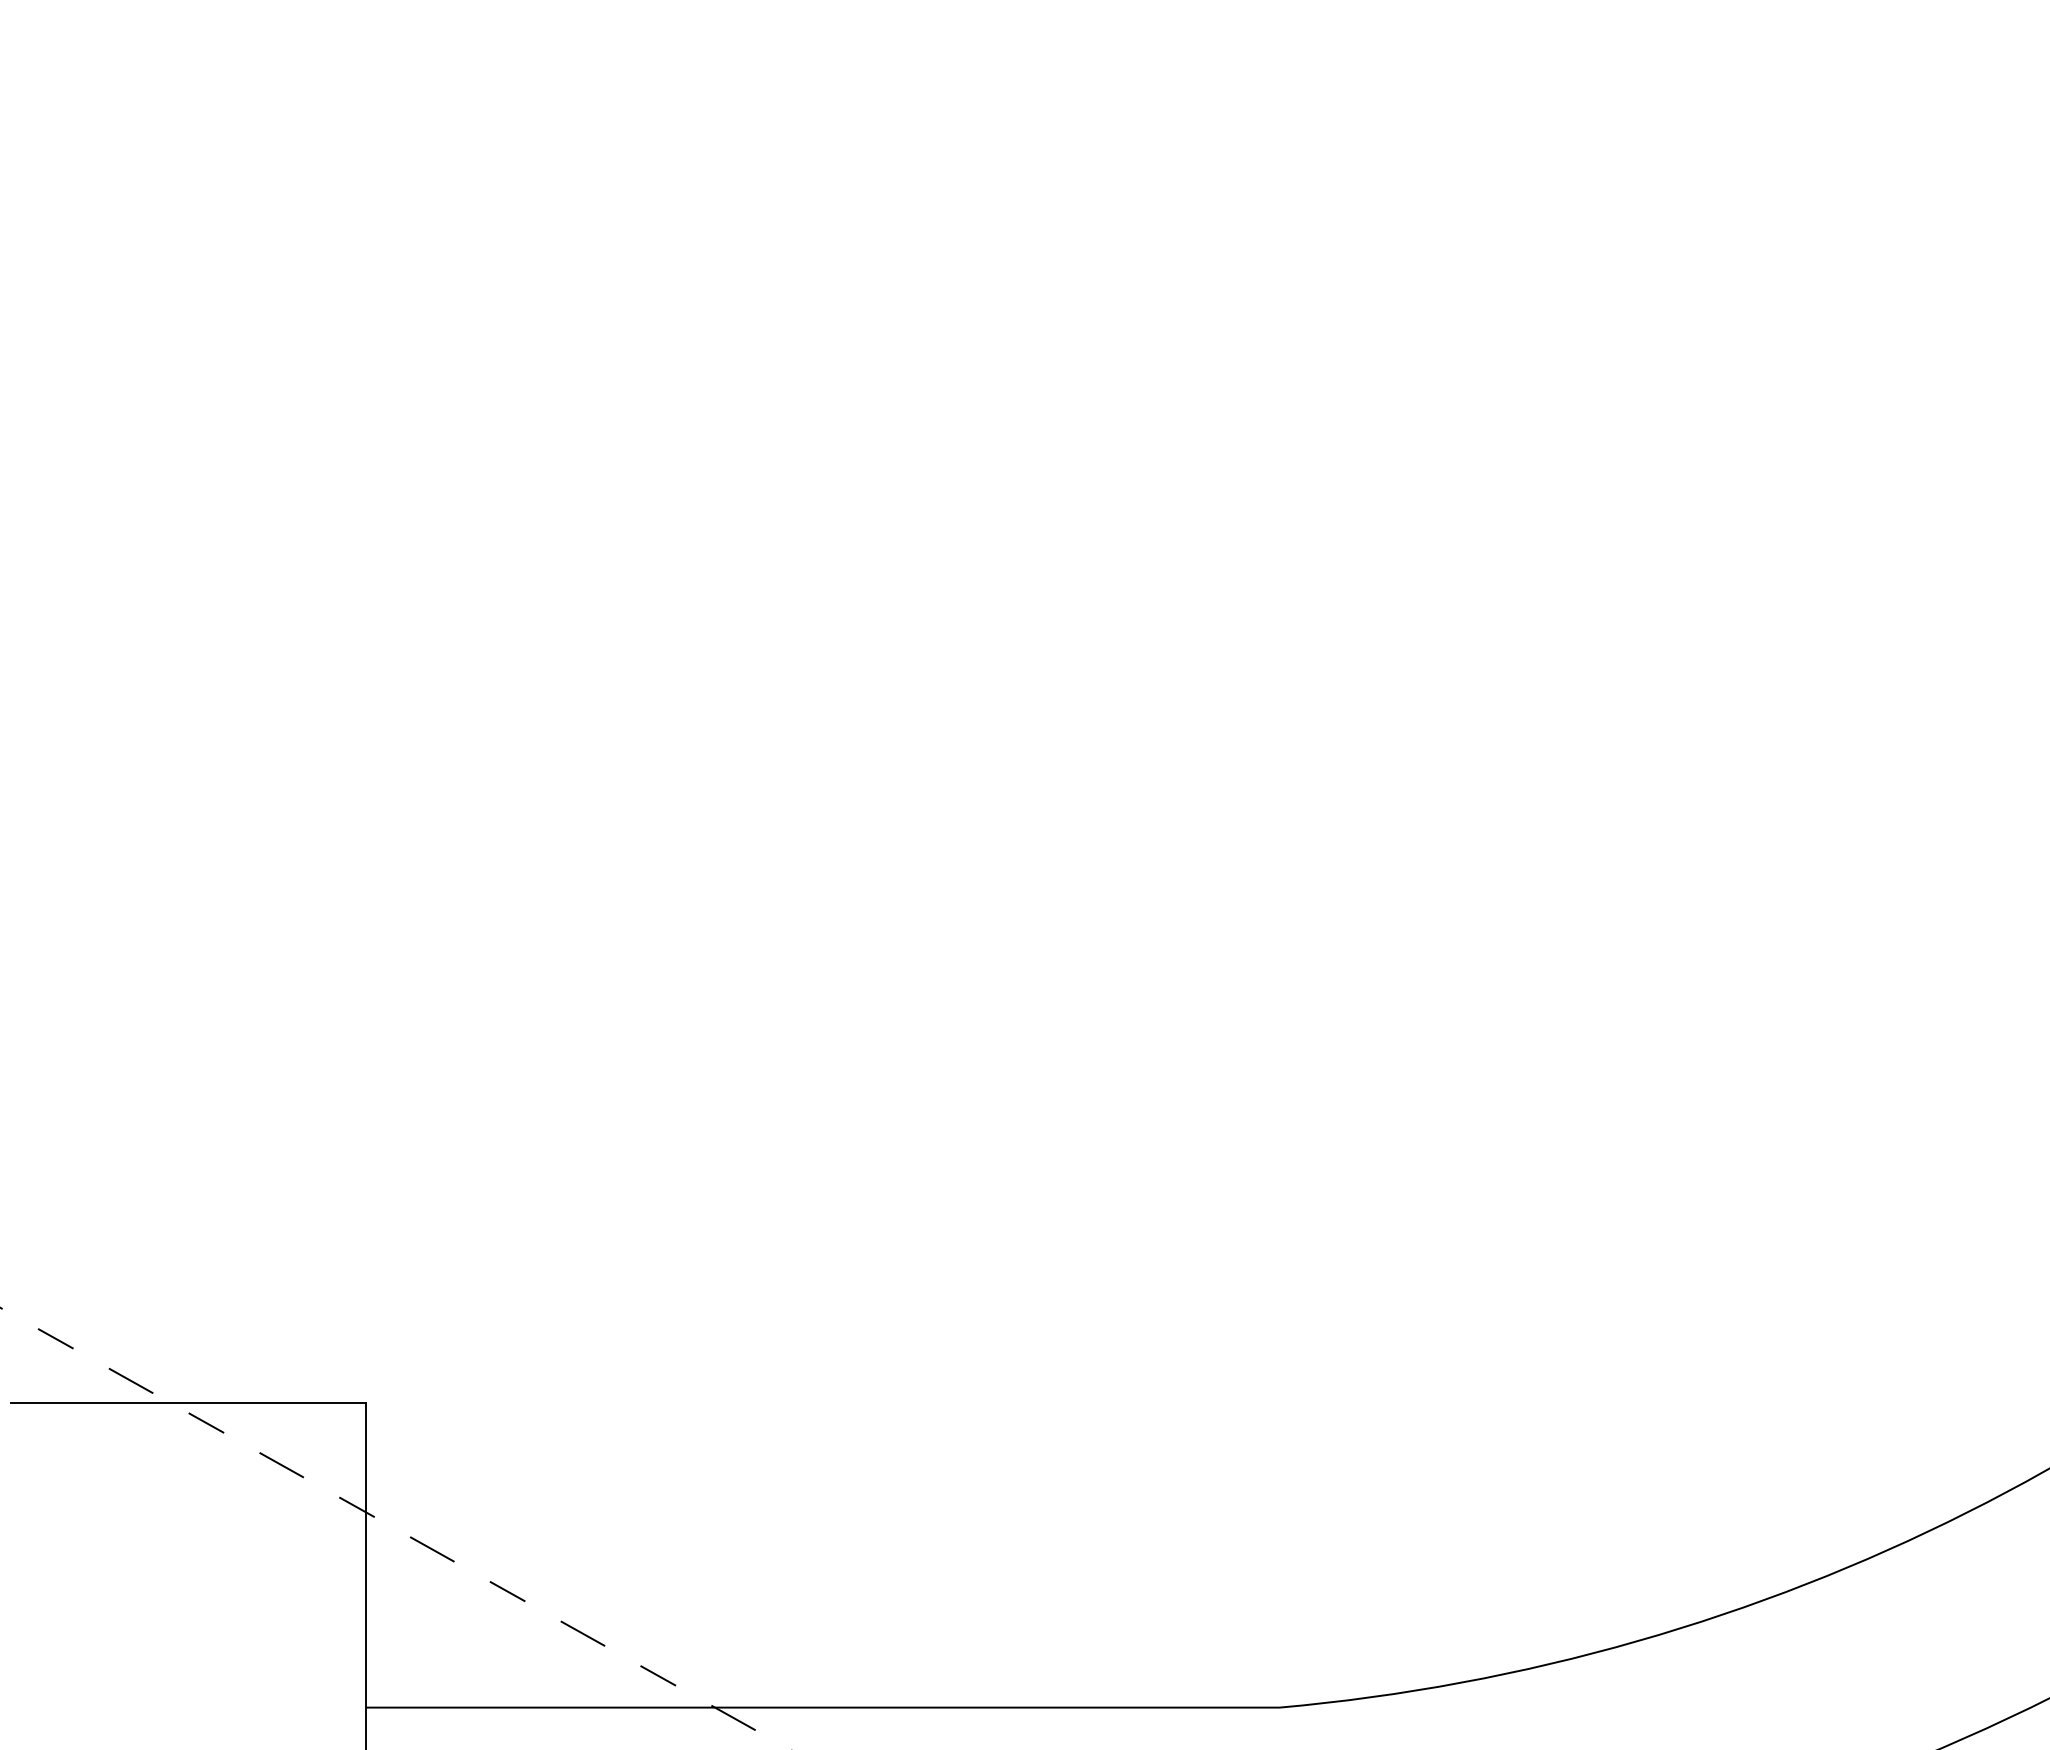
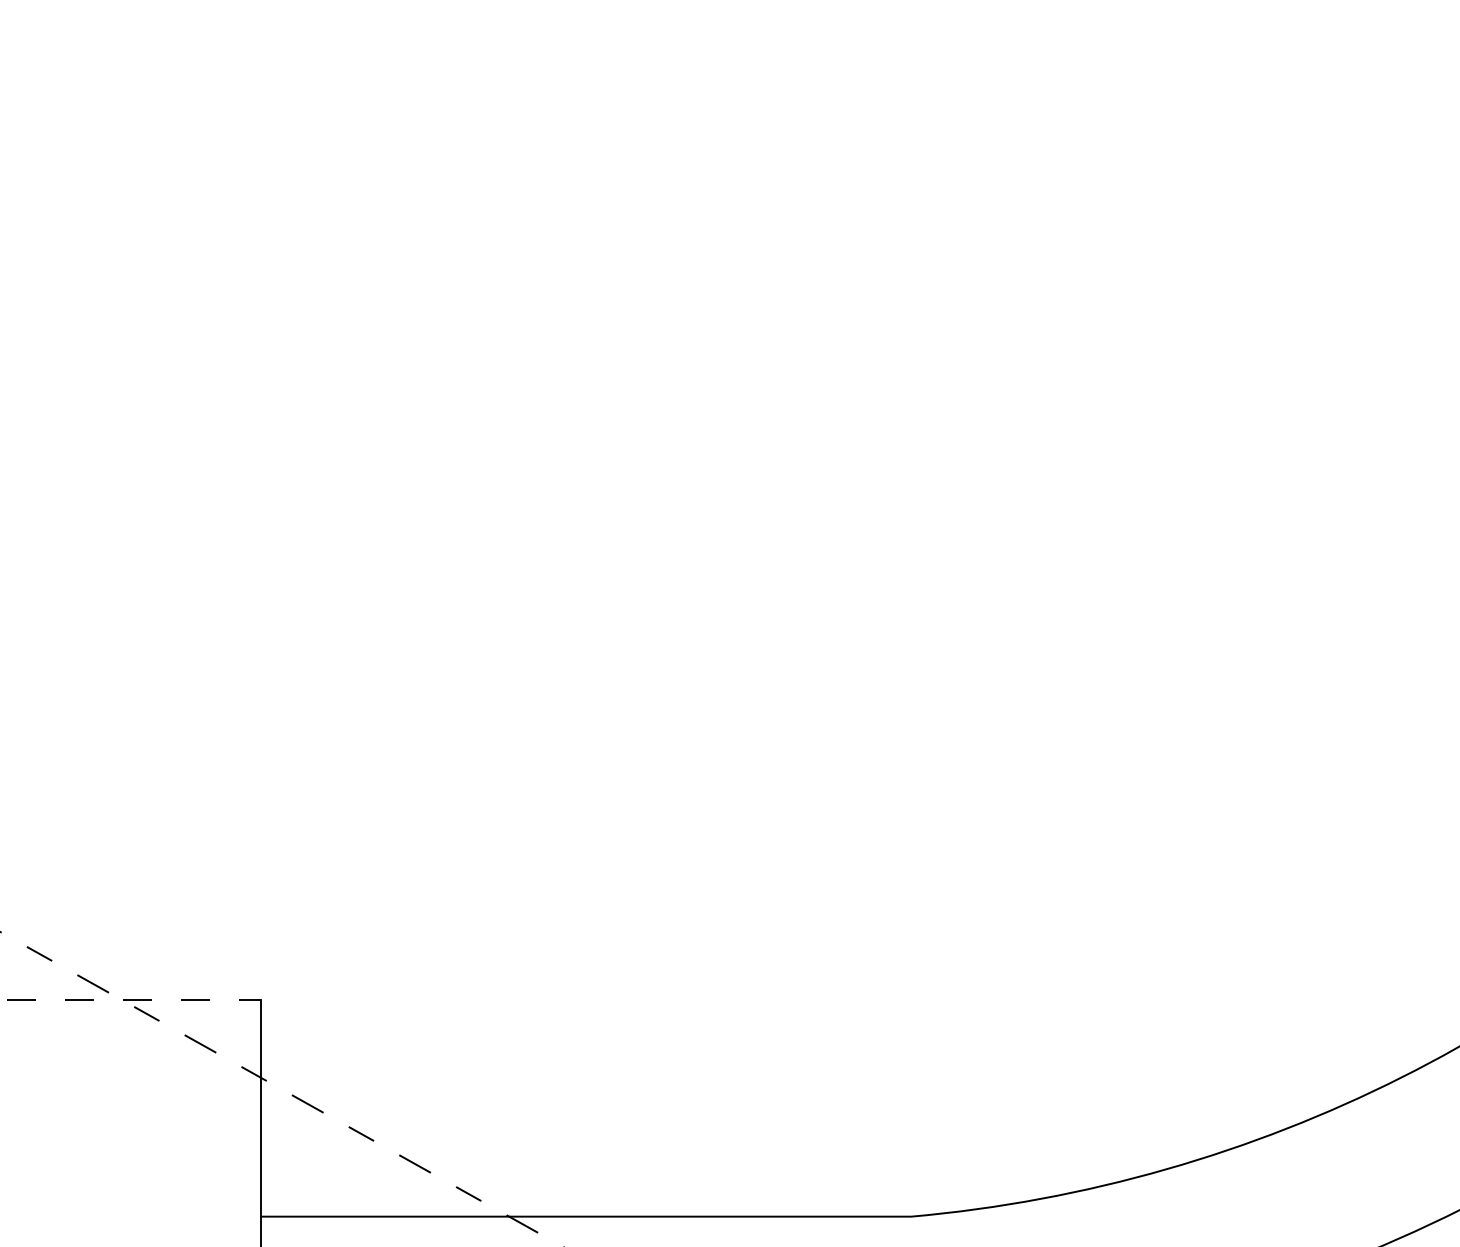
line: (188, 1403) -> (134, 1000), solid -> dashed

